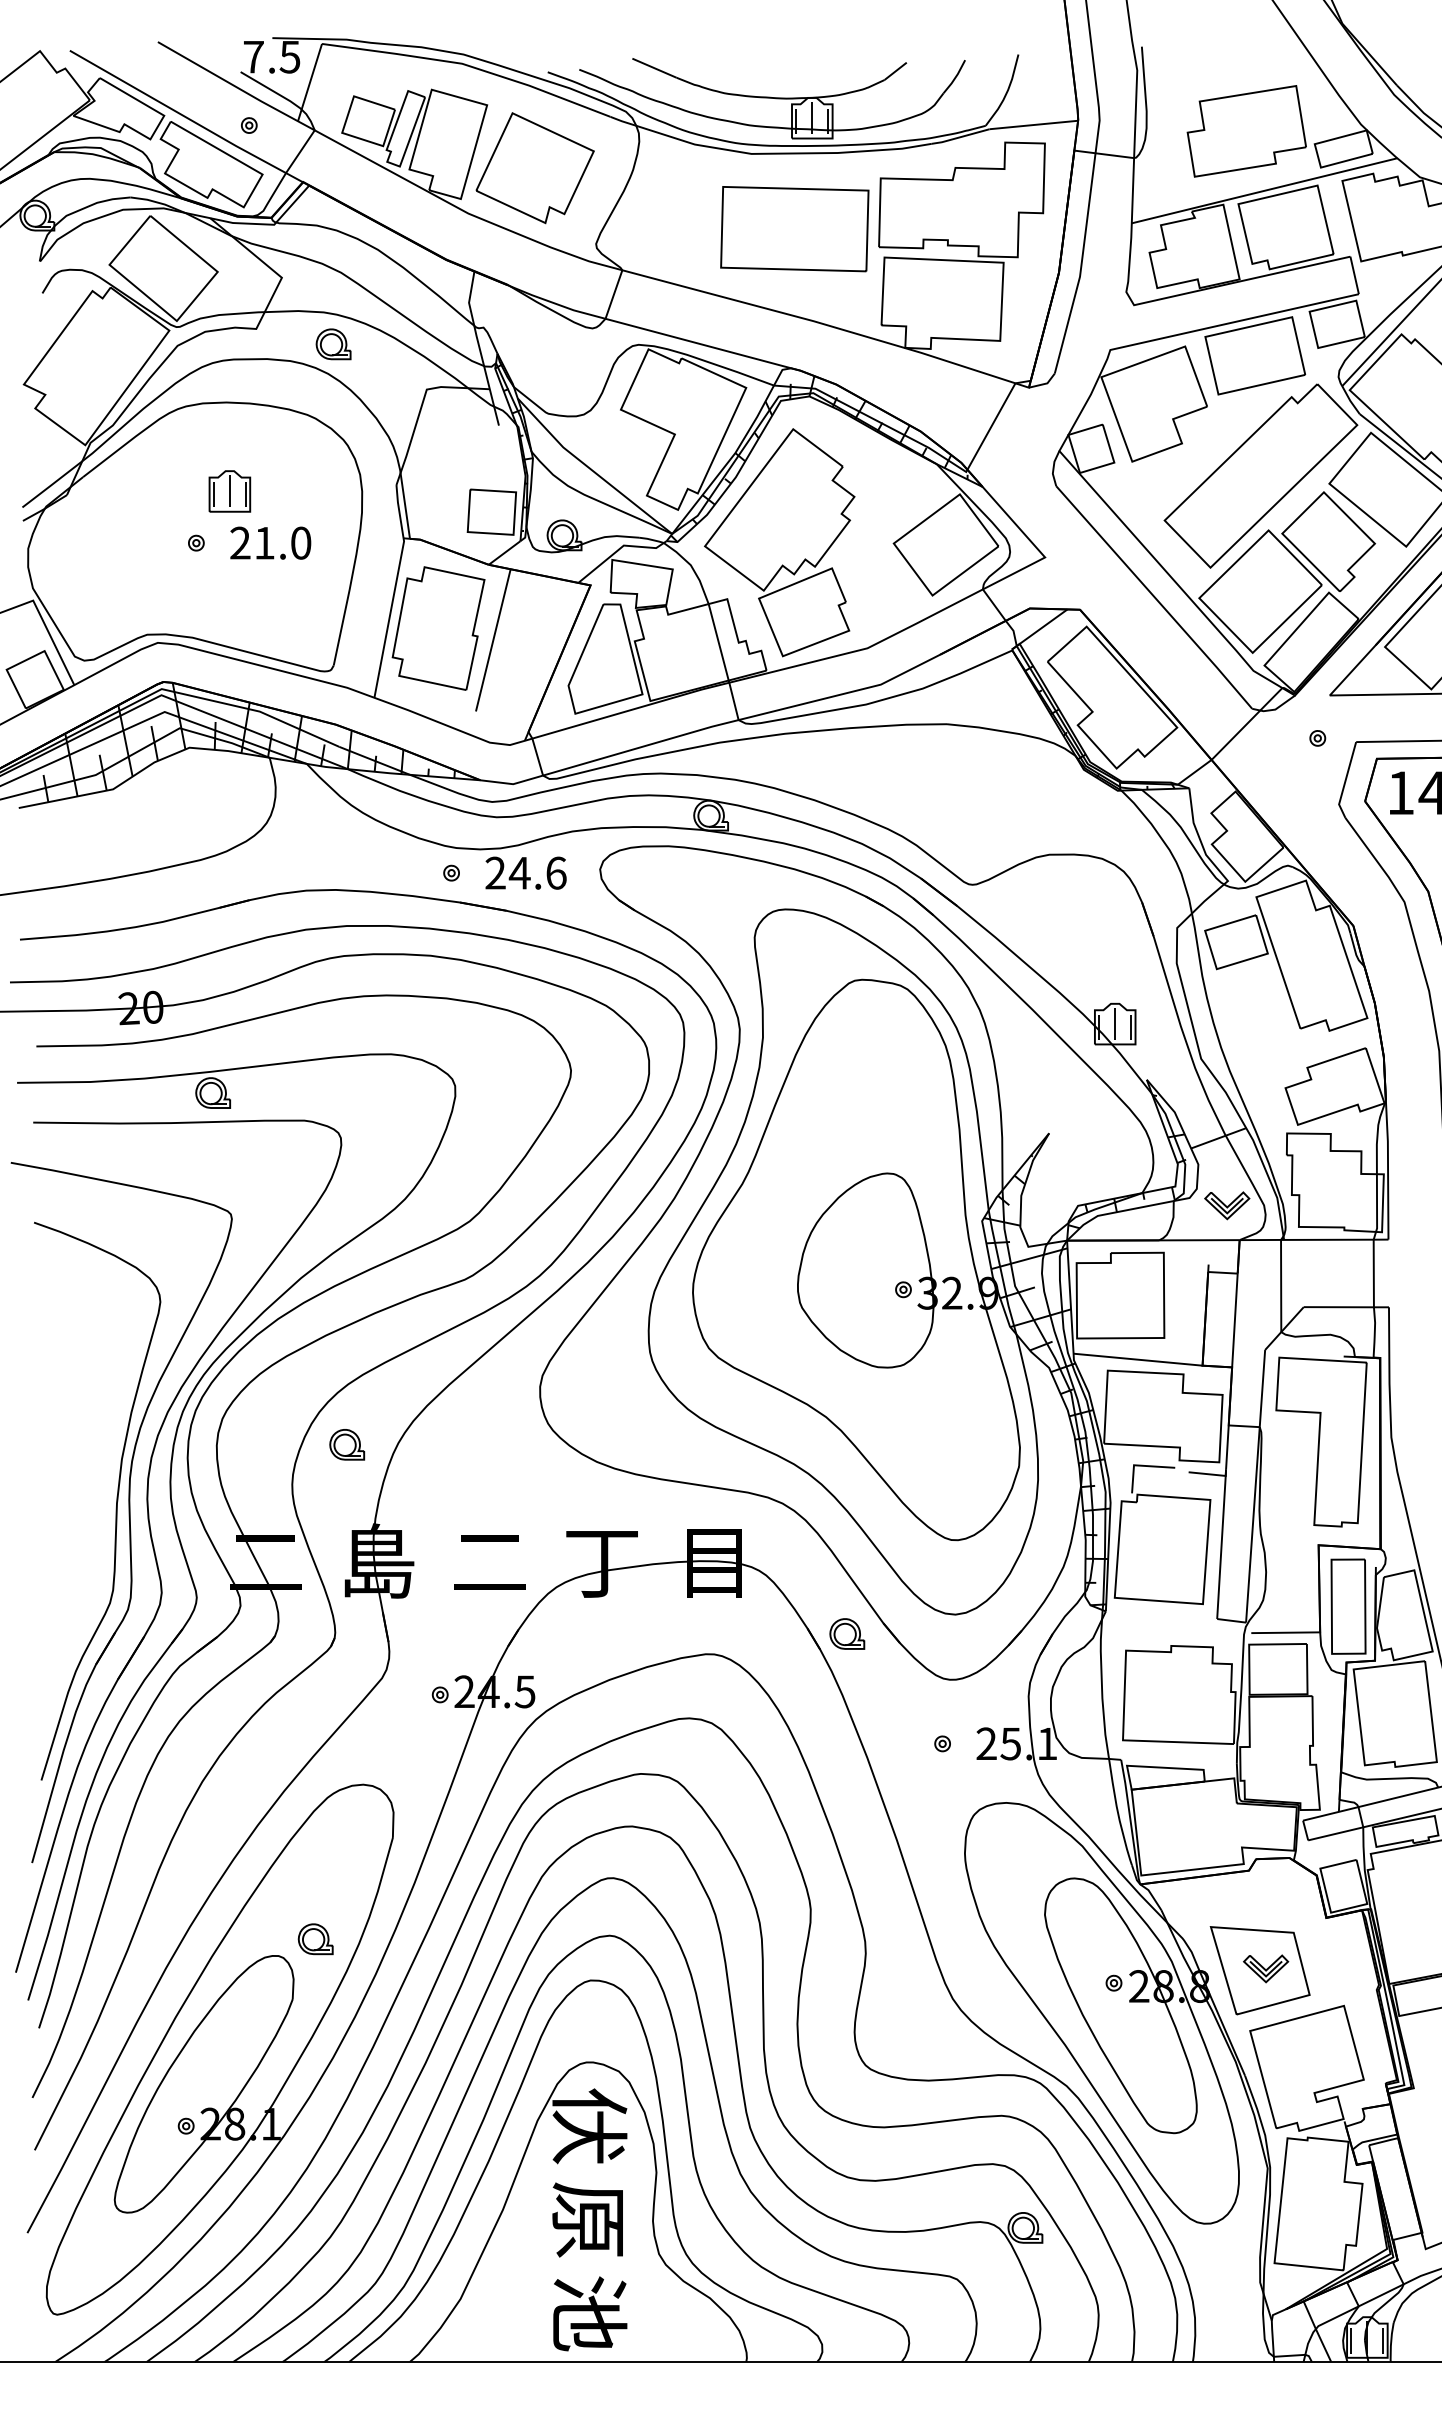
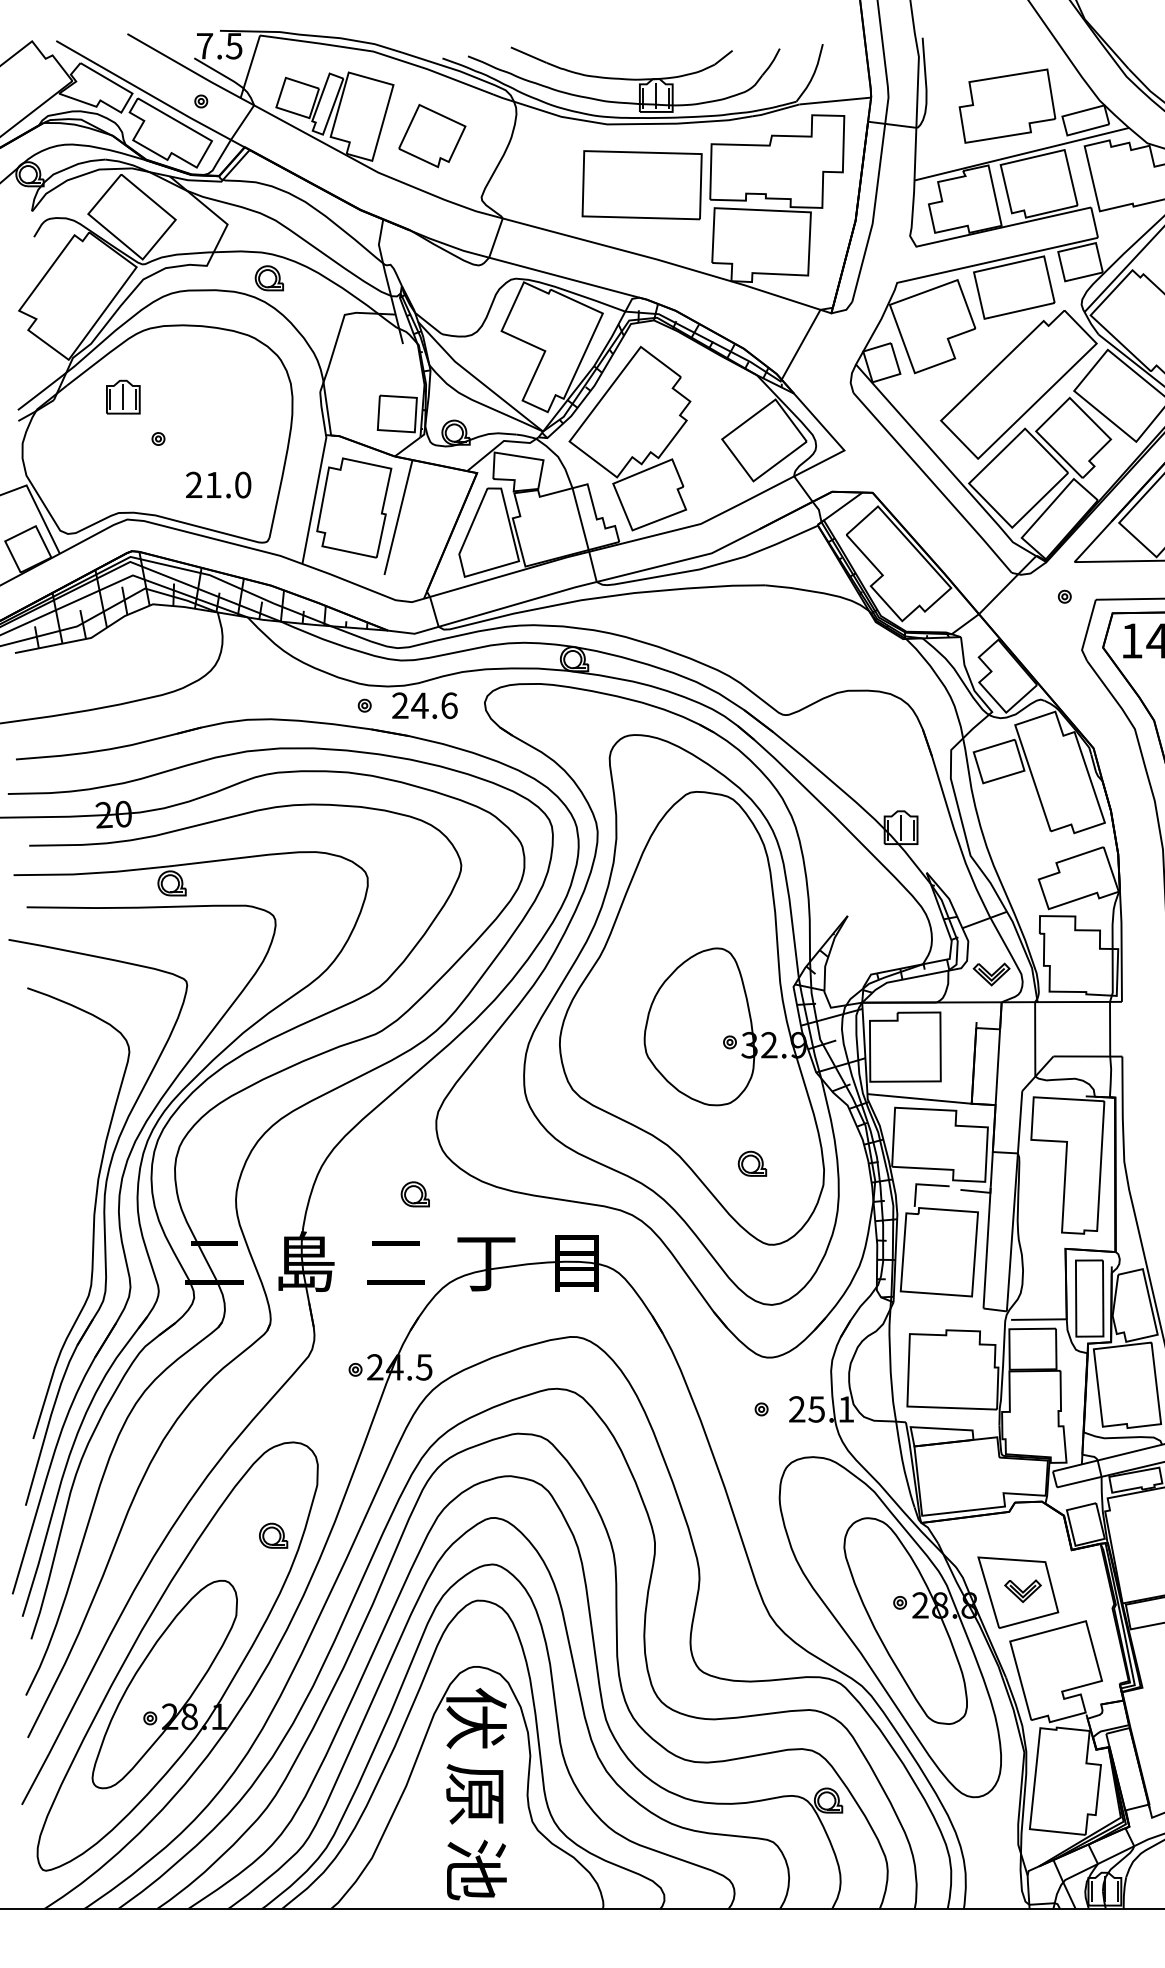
part: (534, 168) -> (431, 136), size x0.7
part: (229, 491) -> (123, 397), moved
text: (270, 542) -> (218, 484), moved
part: (347, 1444) -> (415, 1194), moved
part: (847, 1633) -> (752, 1163), moved
part: (315, 1939) -> (273, 1536), moved

